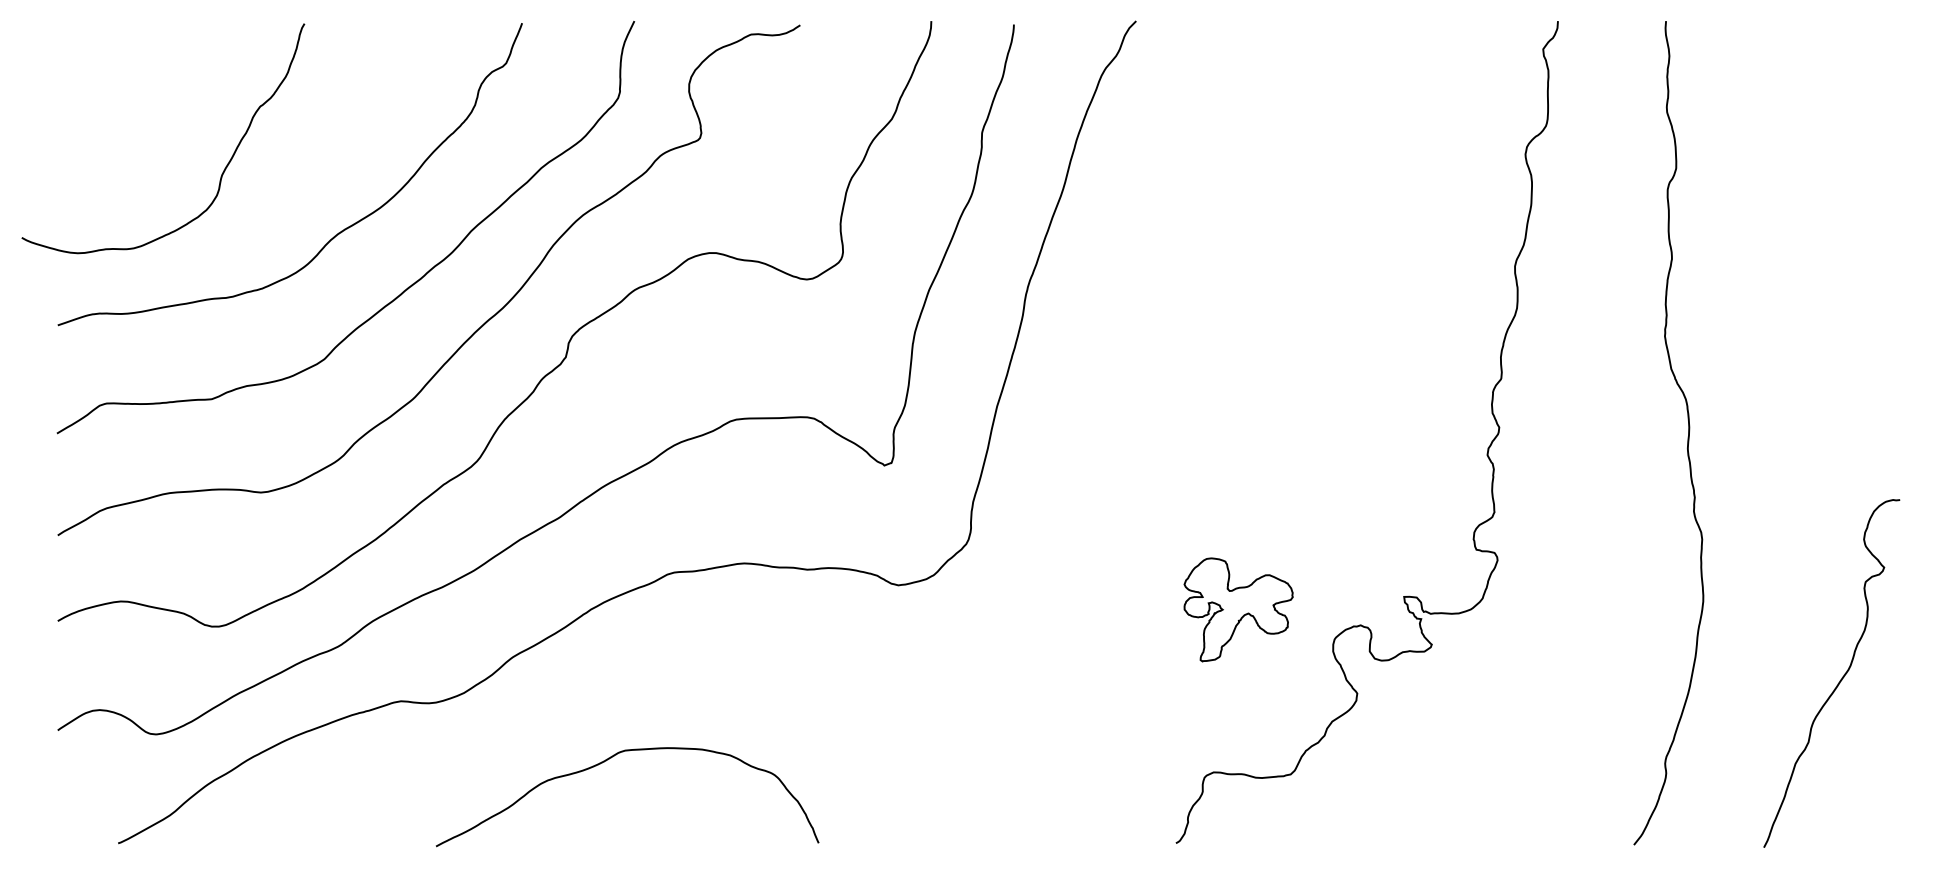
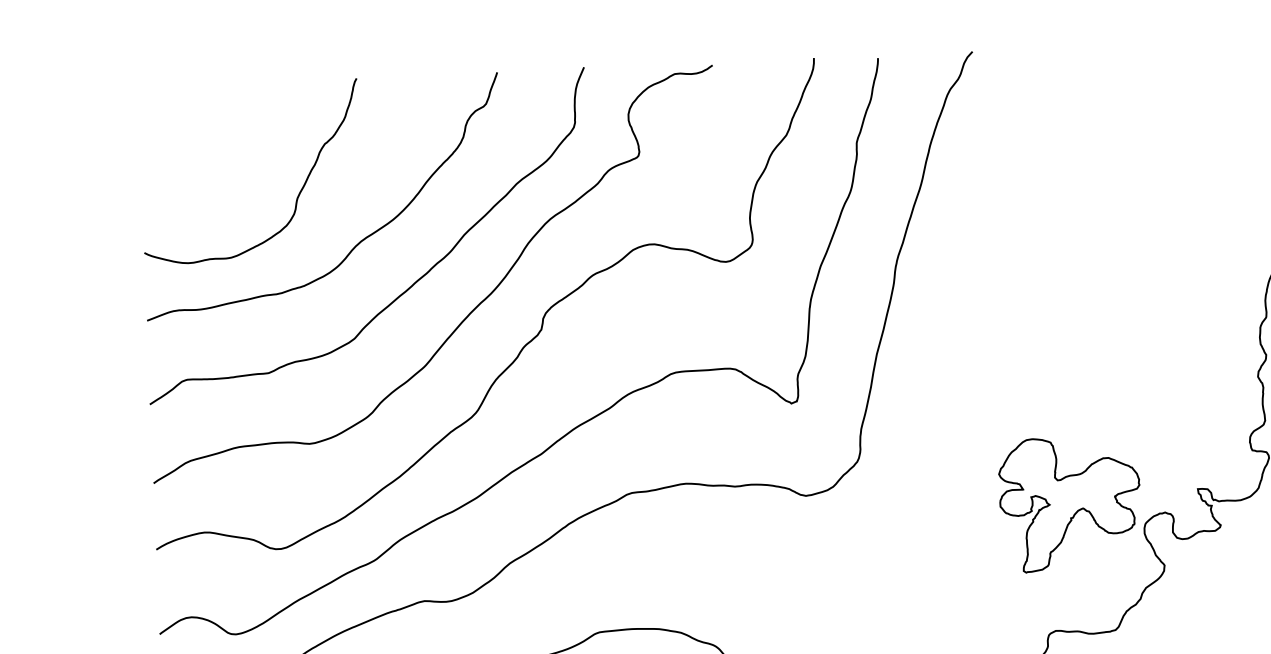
curve: (224, 168) -> (299, 193), moved
part: (1238, 609) -> (1070, 504), size x1.67

